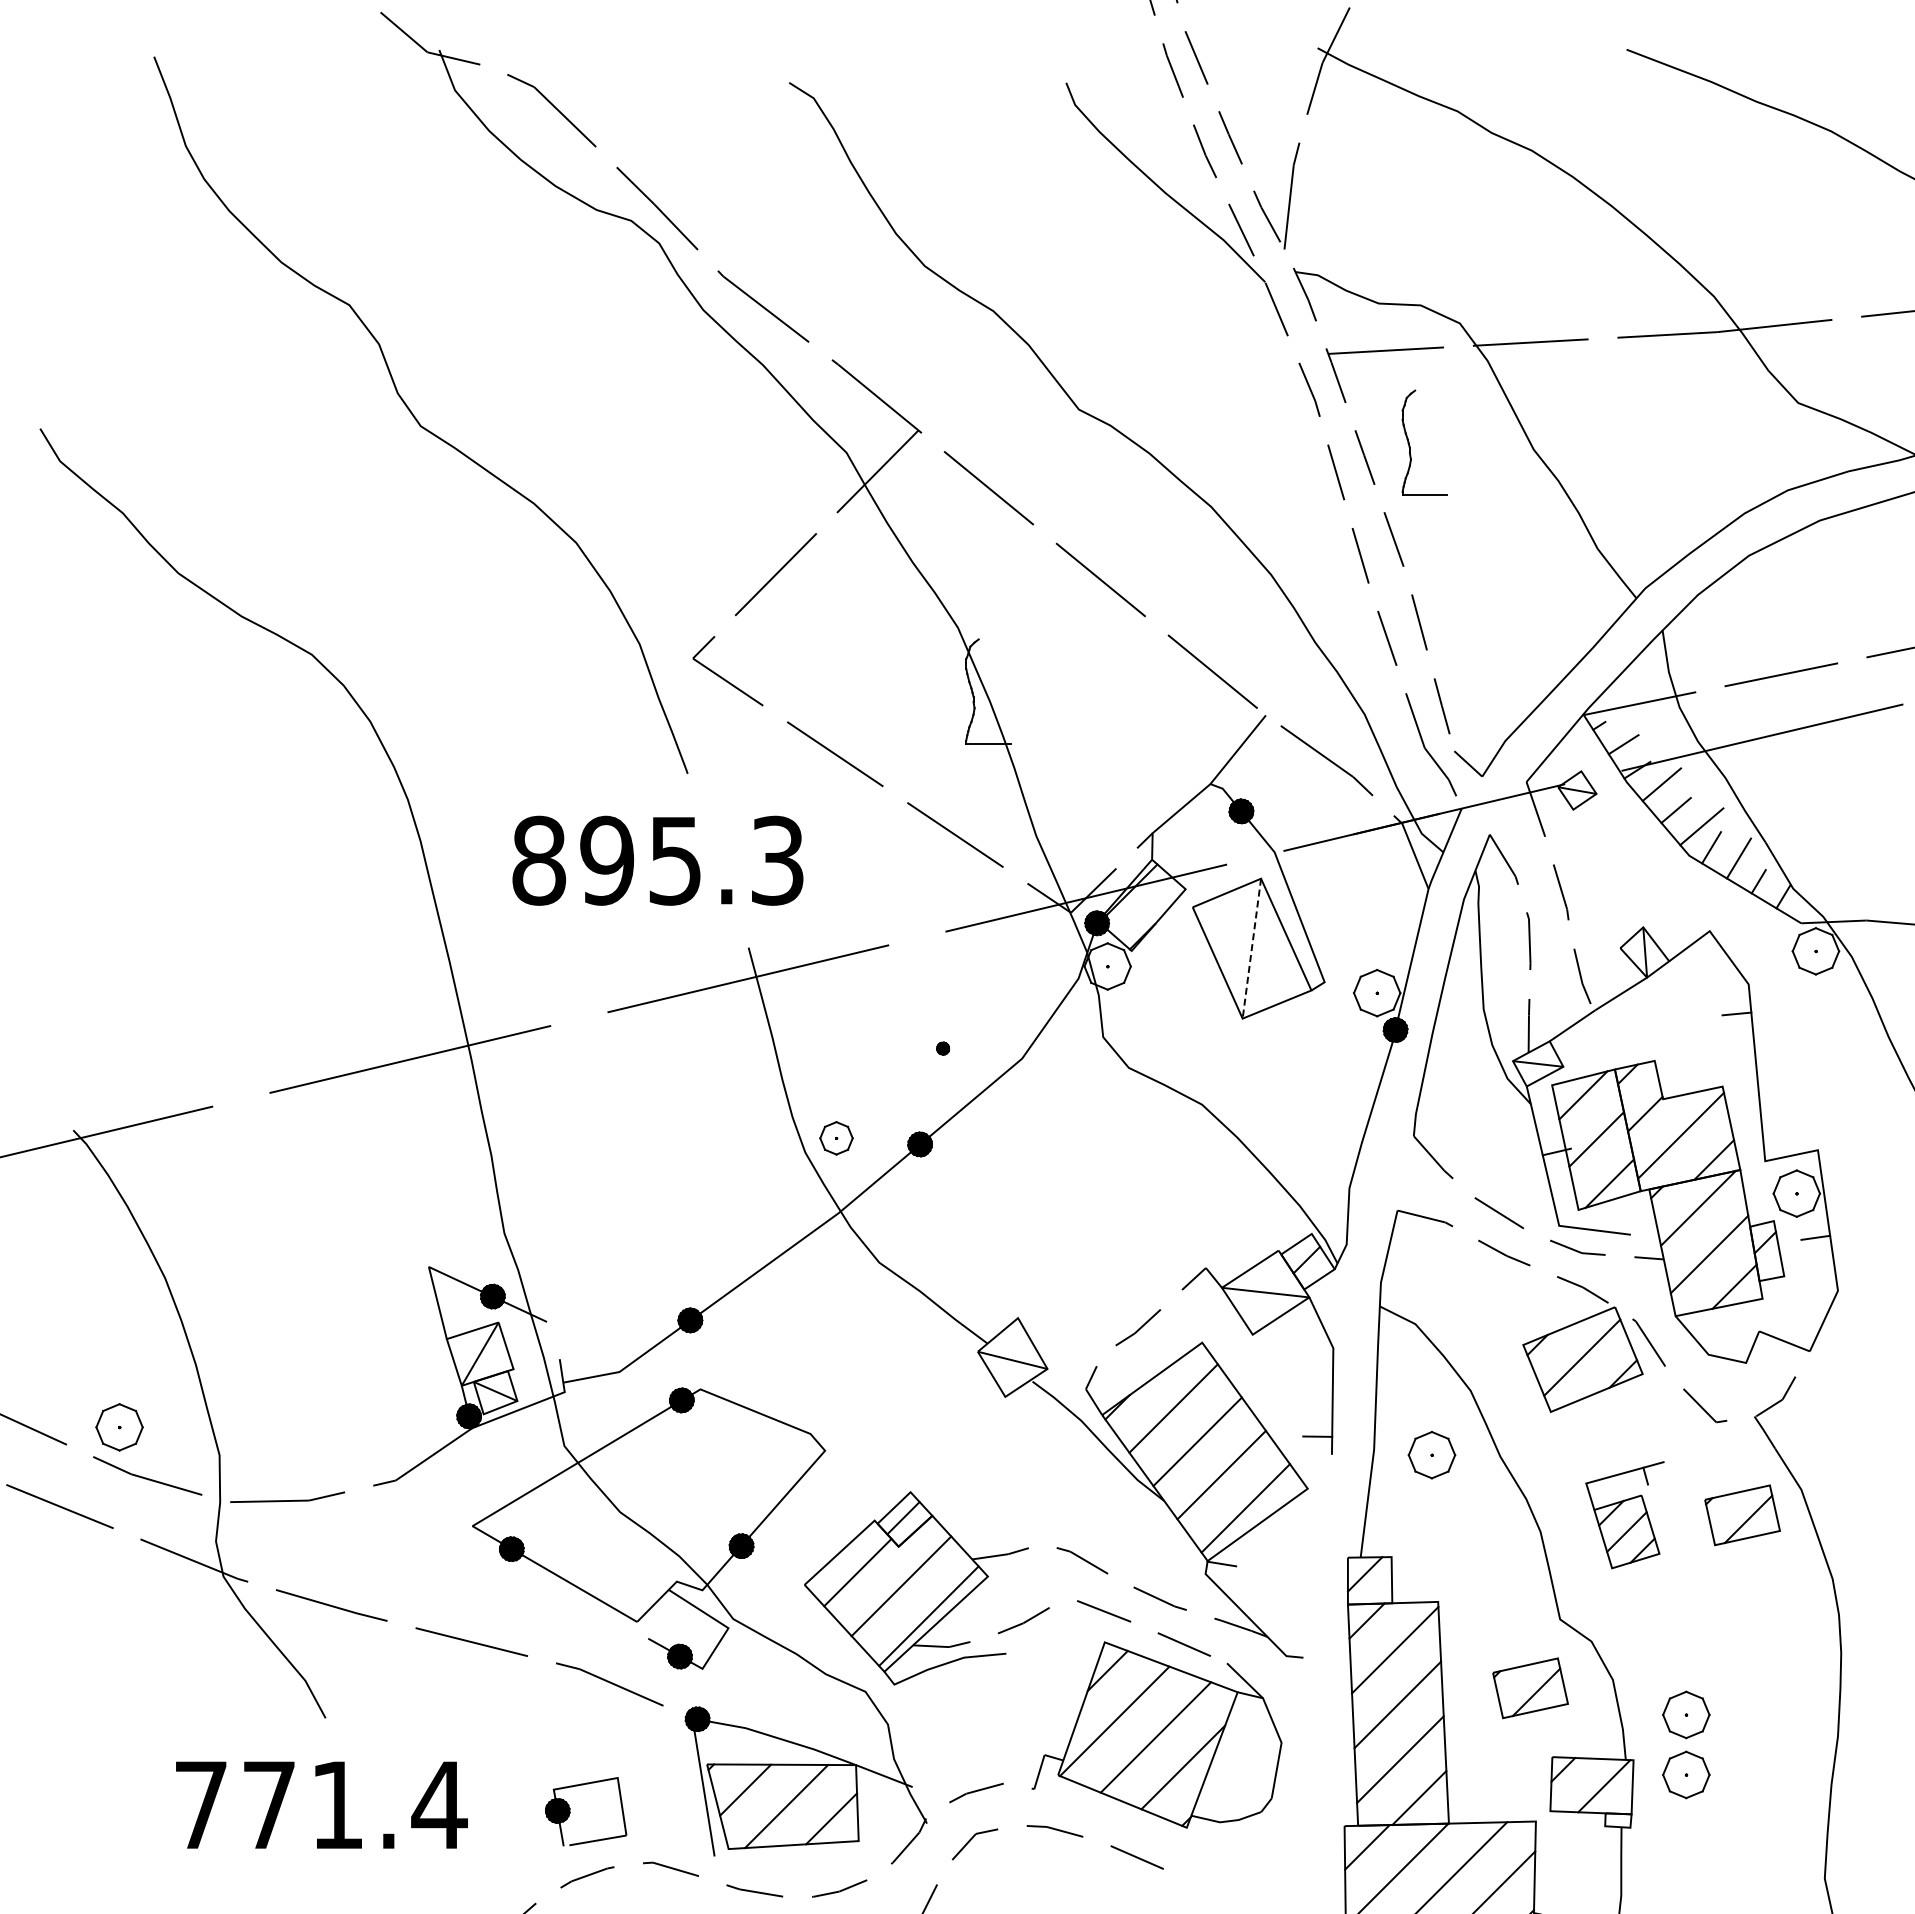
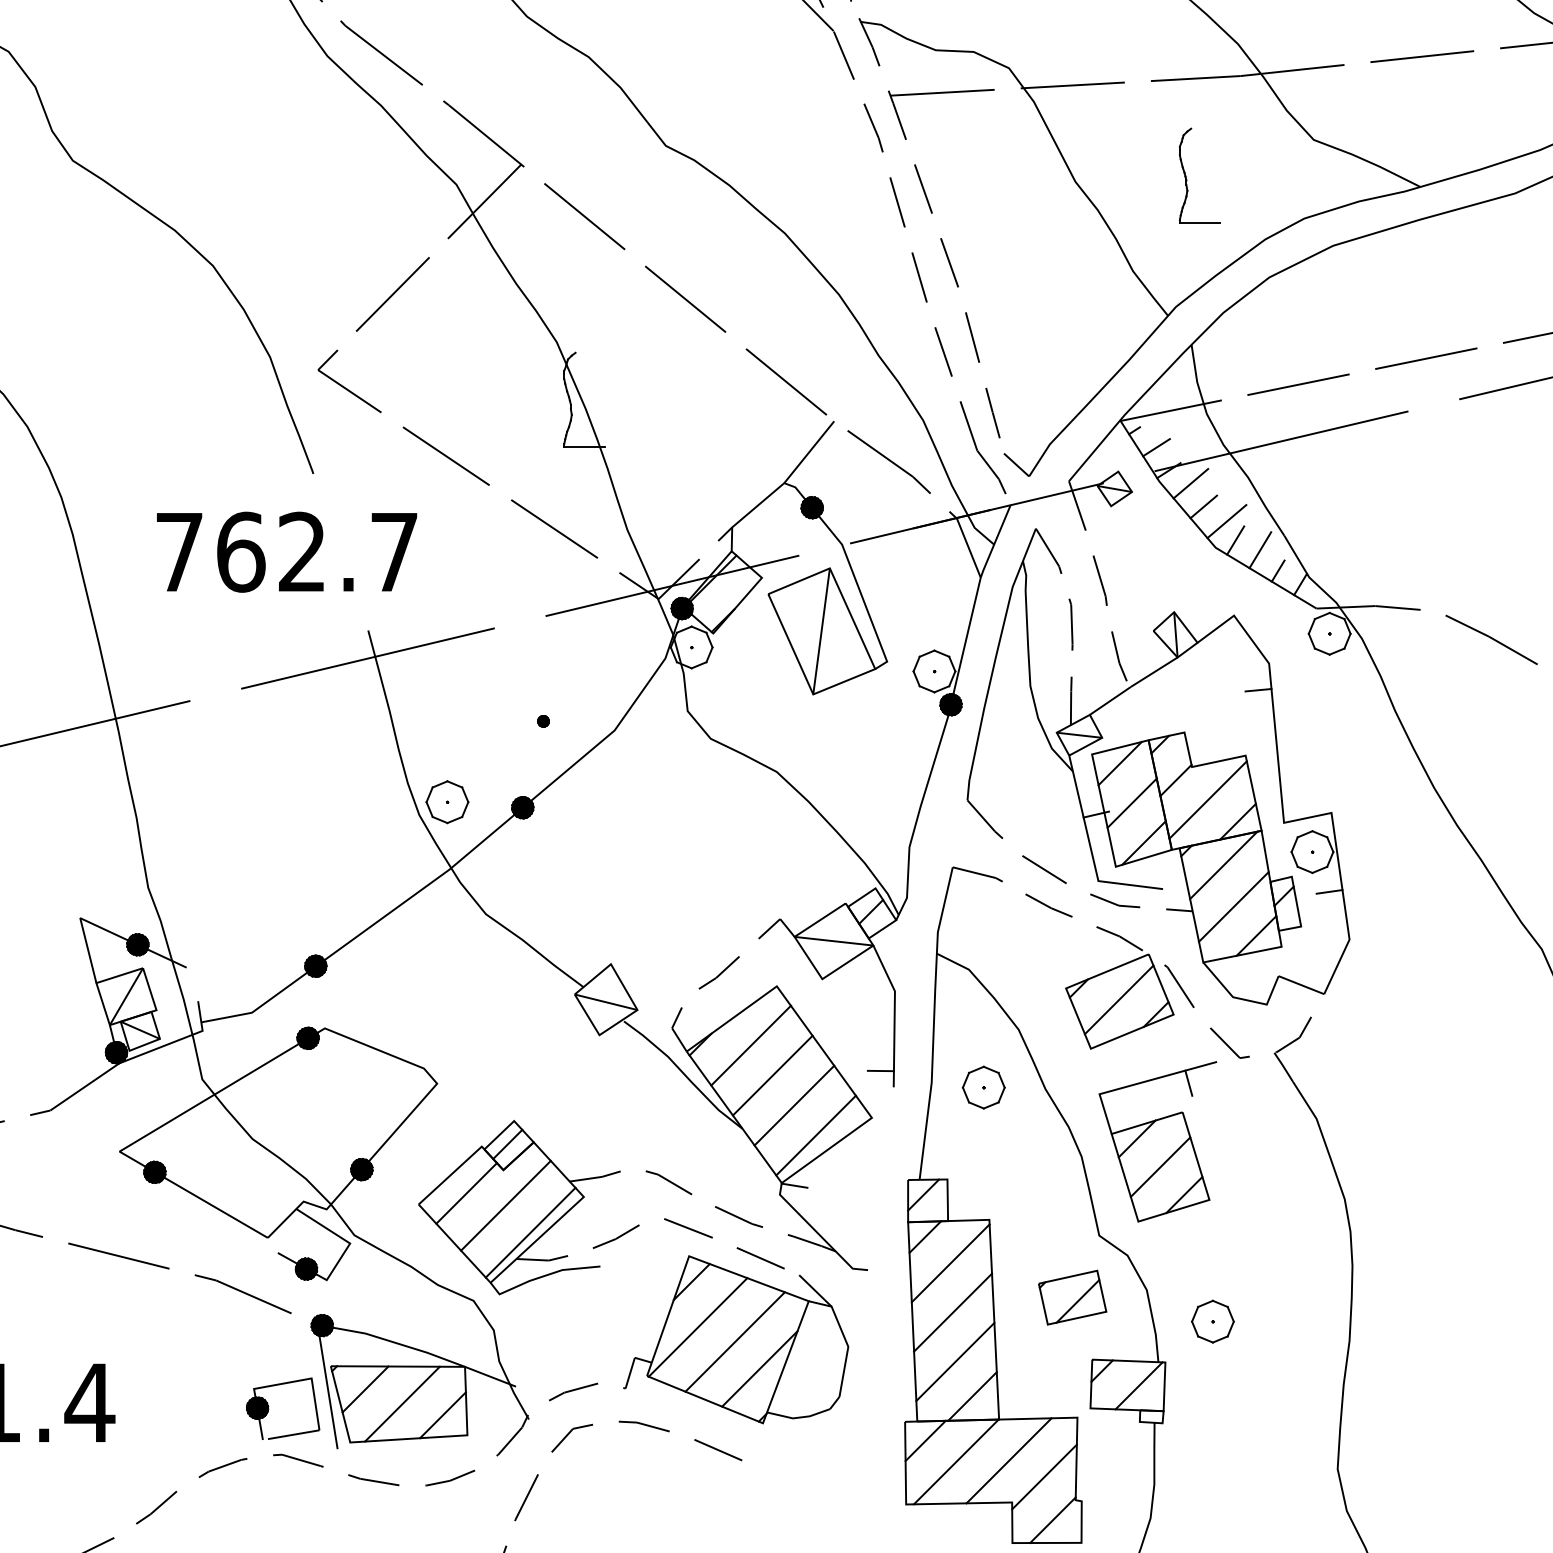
part: (1410, 445) -> (1186, 178), moved
text: (657, 860) -> (286, 551), 895.3 -> 762.7
line: (1251, 948) -> (821, 631), dashed -> solid
part: (836, 1138) -> (447, 802), size x1.43
part: (1624, 1514) -> (1157, 1141), size x1.67
part: (1742, 1515) -> (1263, 1142), removed
part: (1686, 1774) -> (1213, 1375), removed
part: (570, 1811) -> (269, 1408), moved

